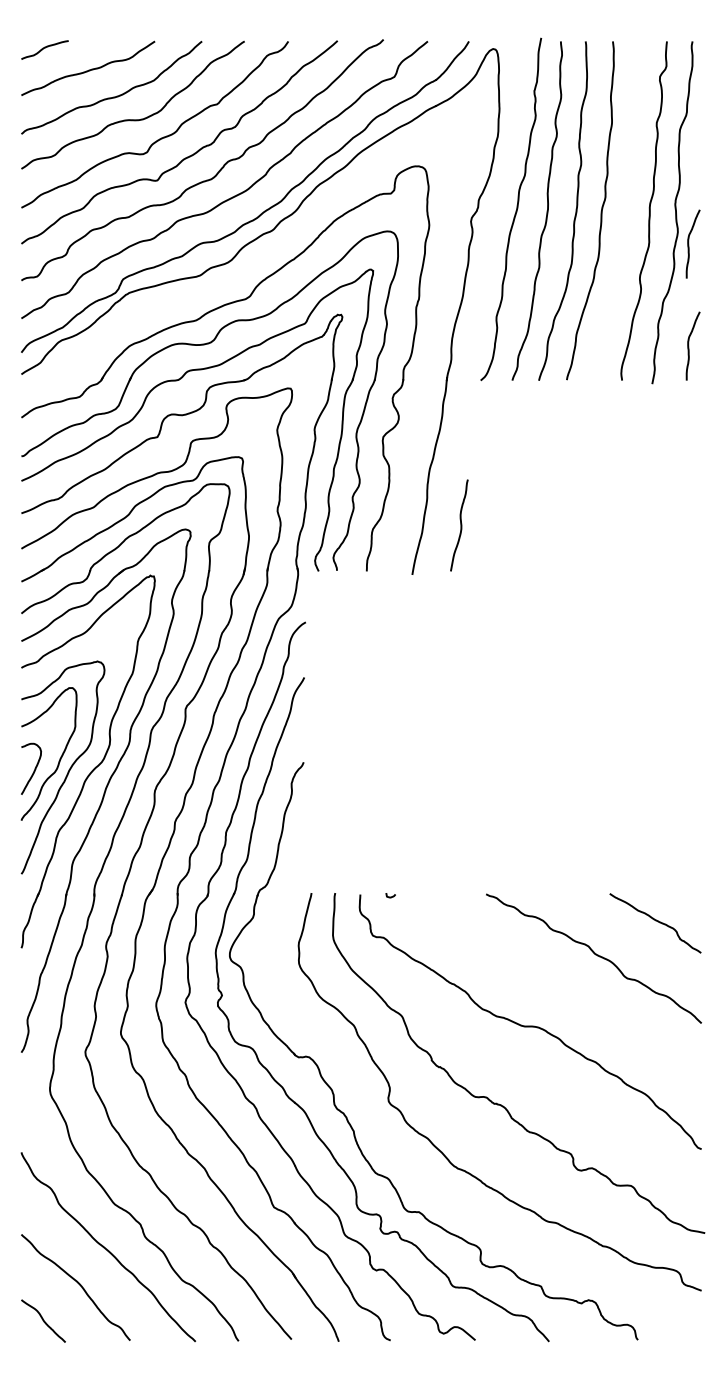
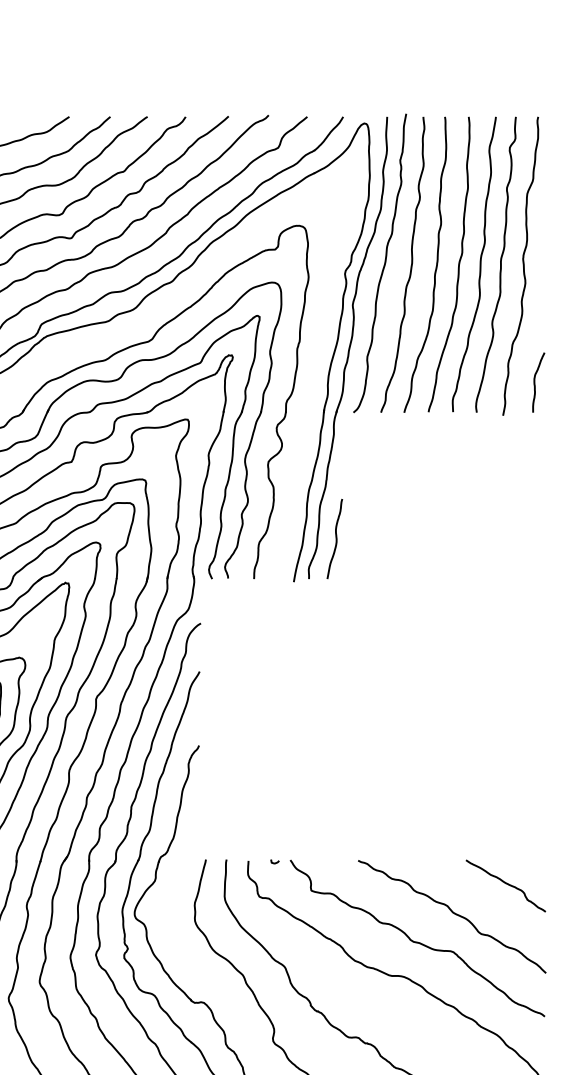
curve: (625, 210) -> (479, 264), added
curve: (689, 243) -> (535, 293), removed
part: (474, 306) -> (348, 348), added
curve: (551, 986) -> (415, 941), added

